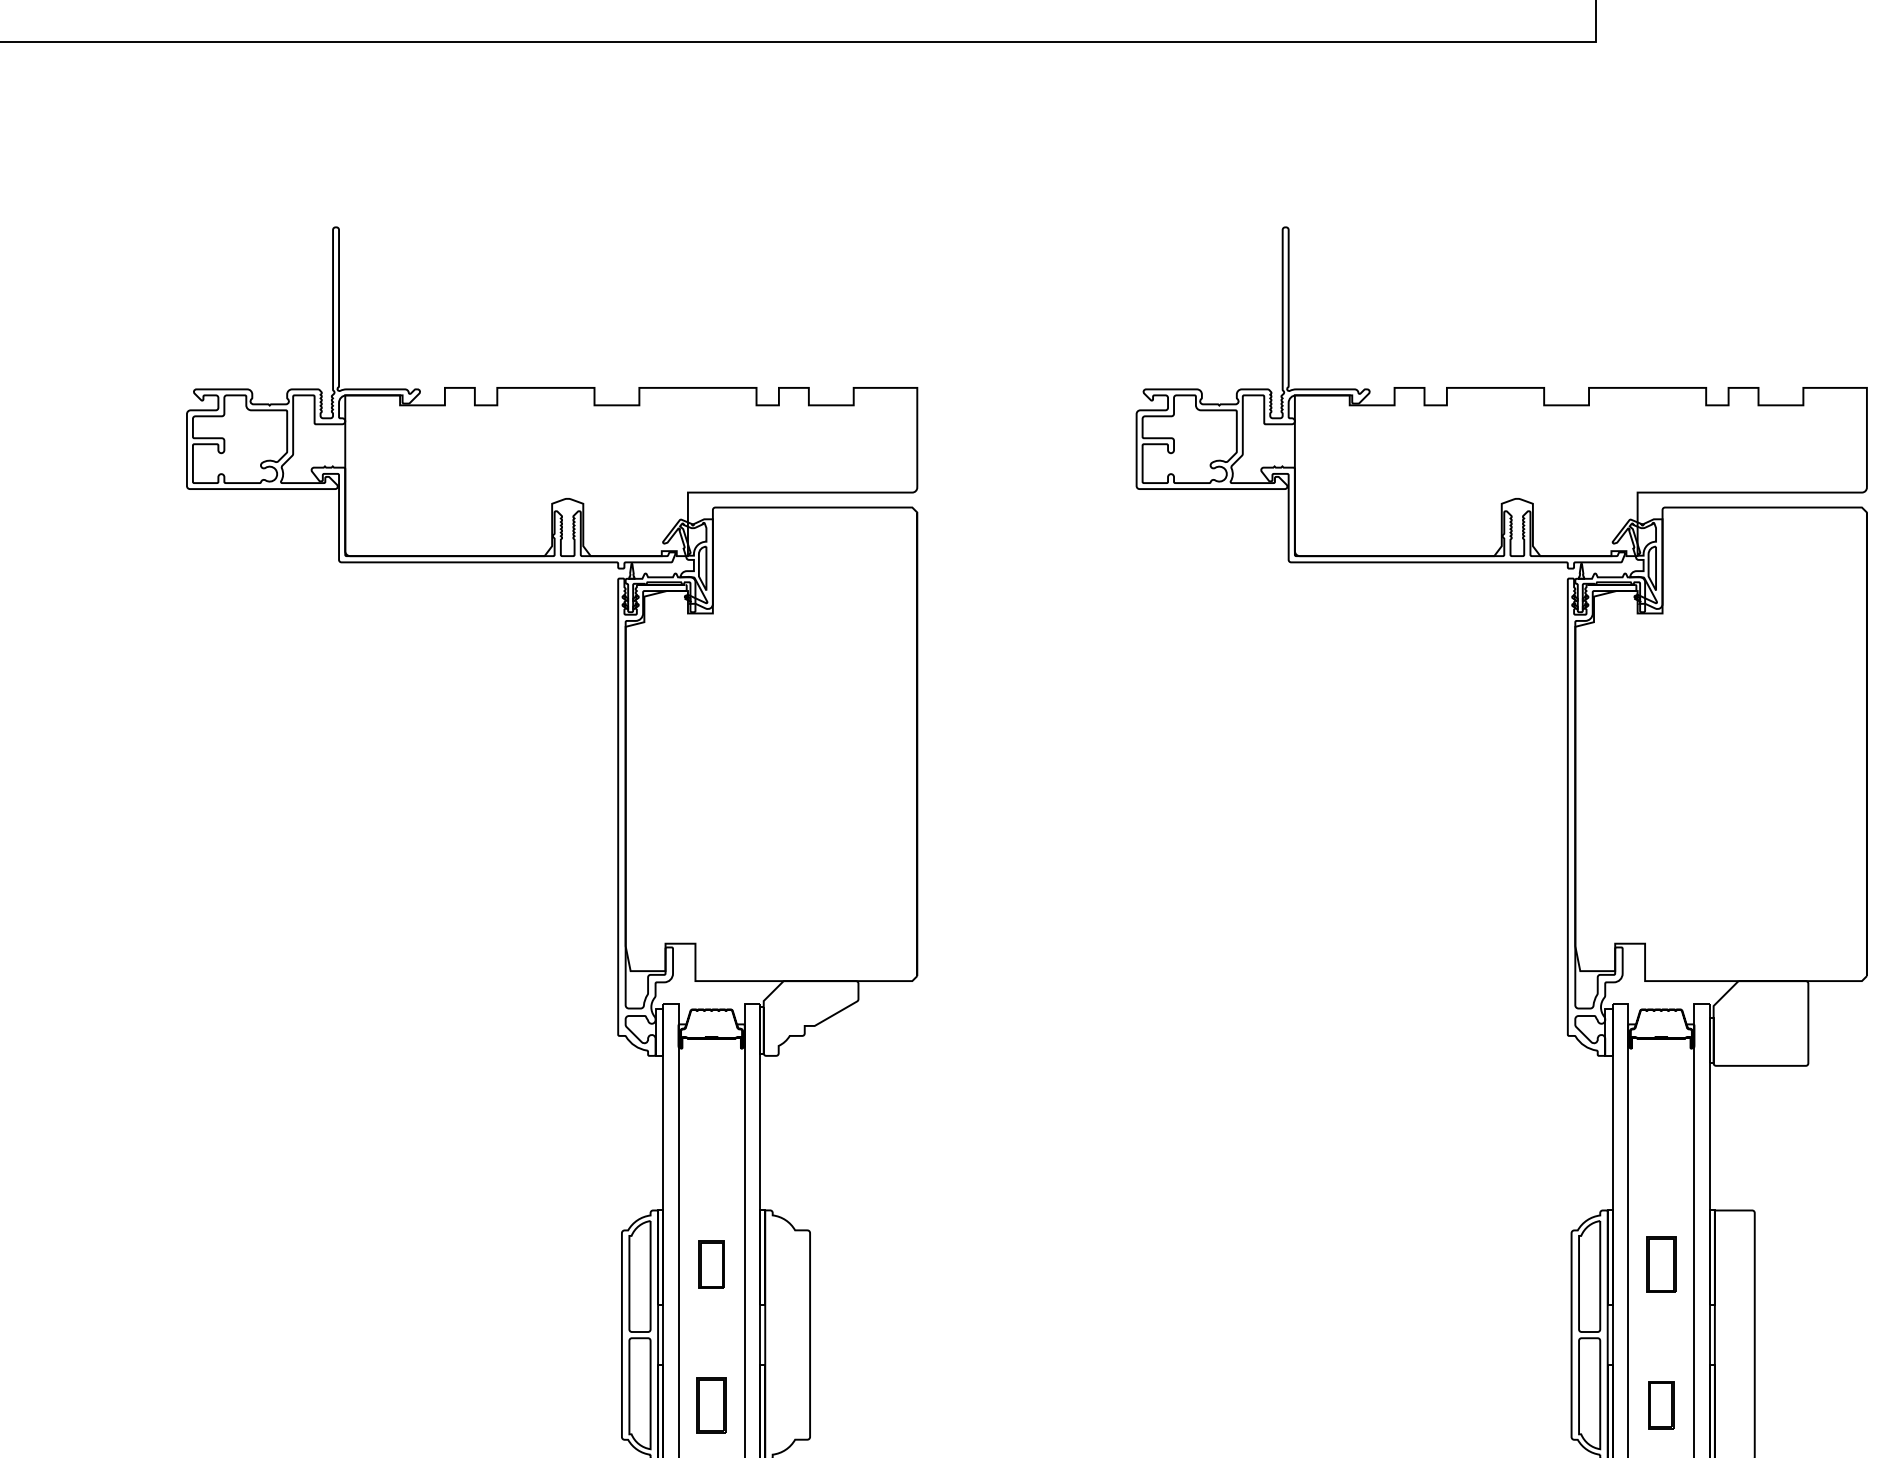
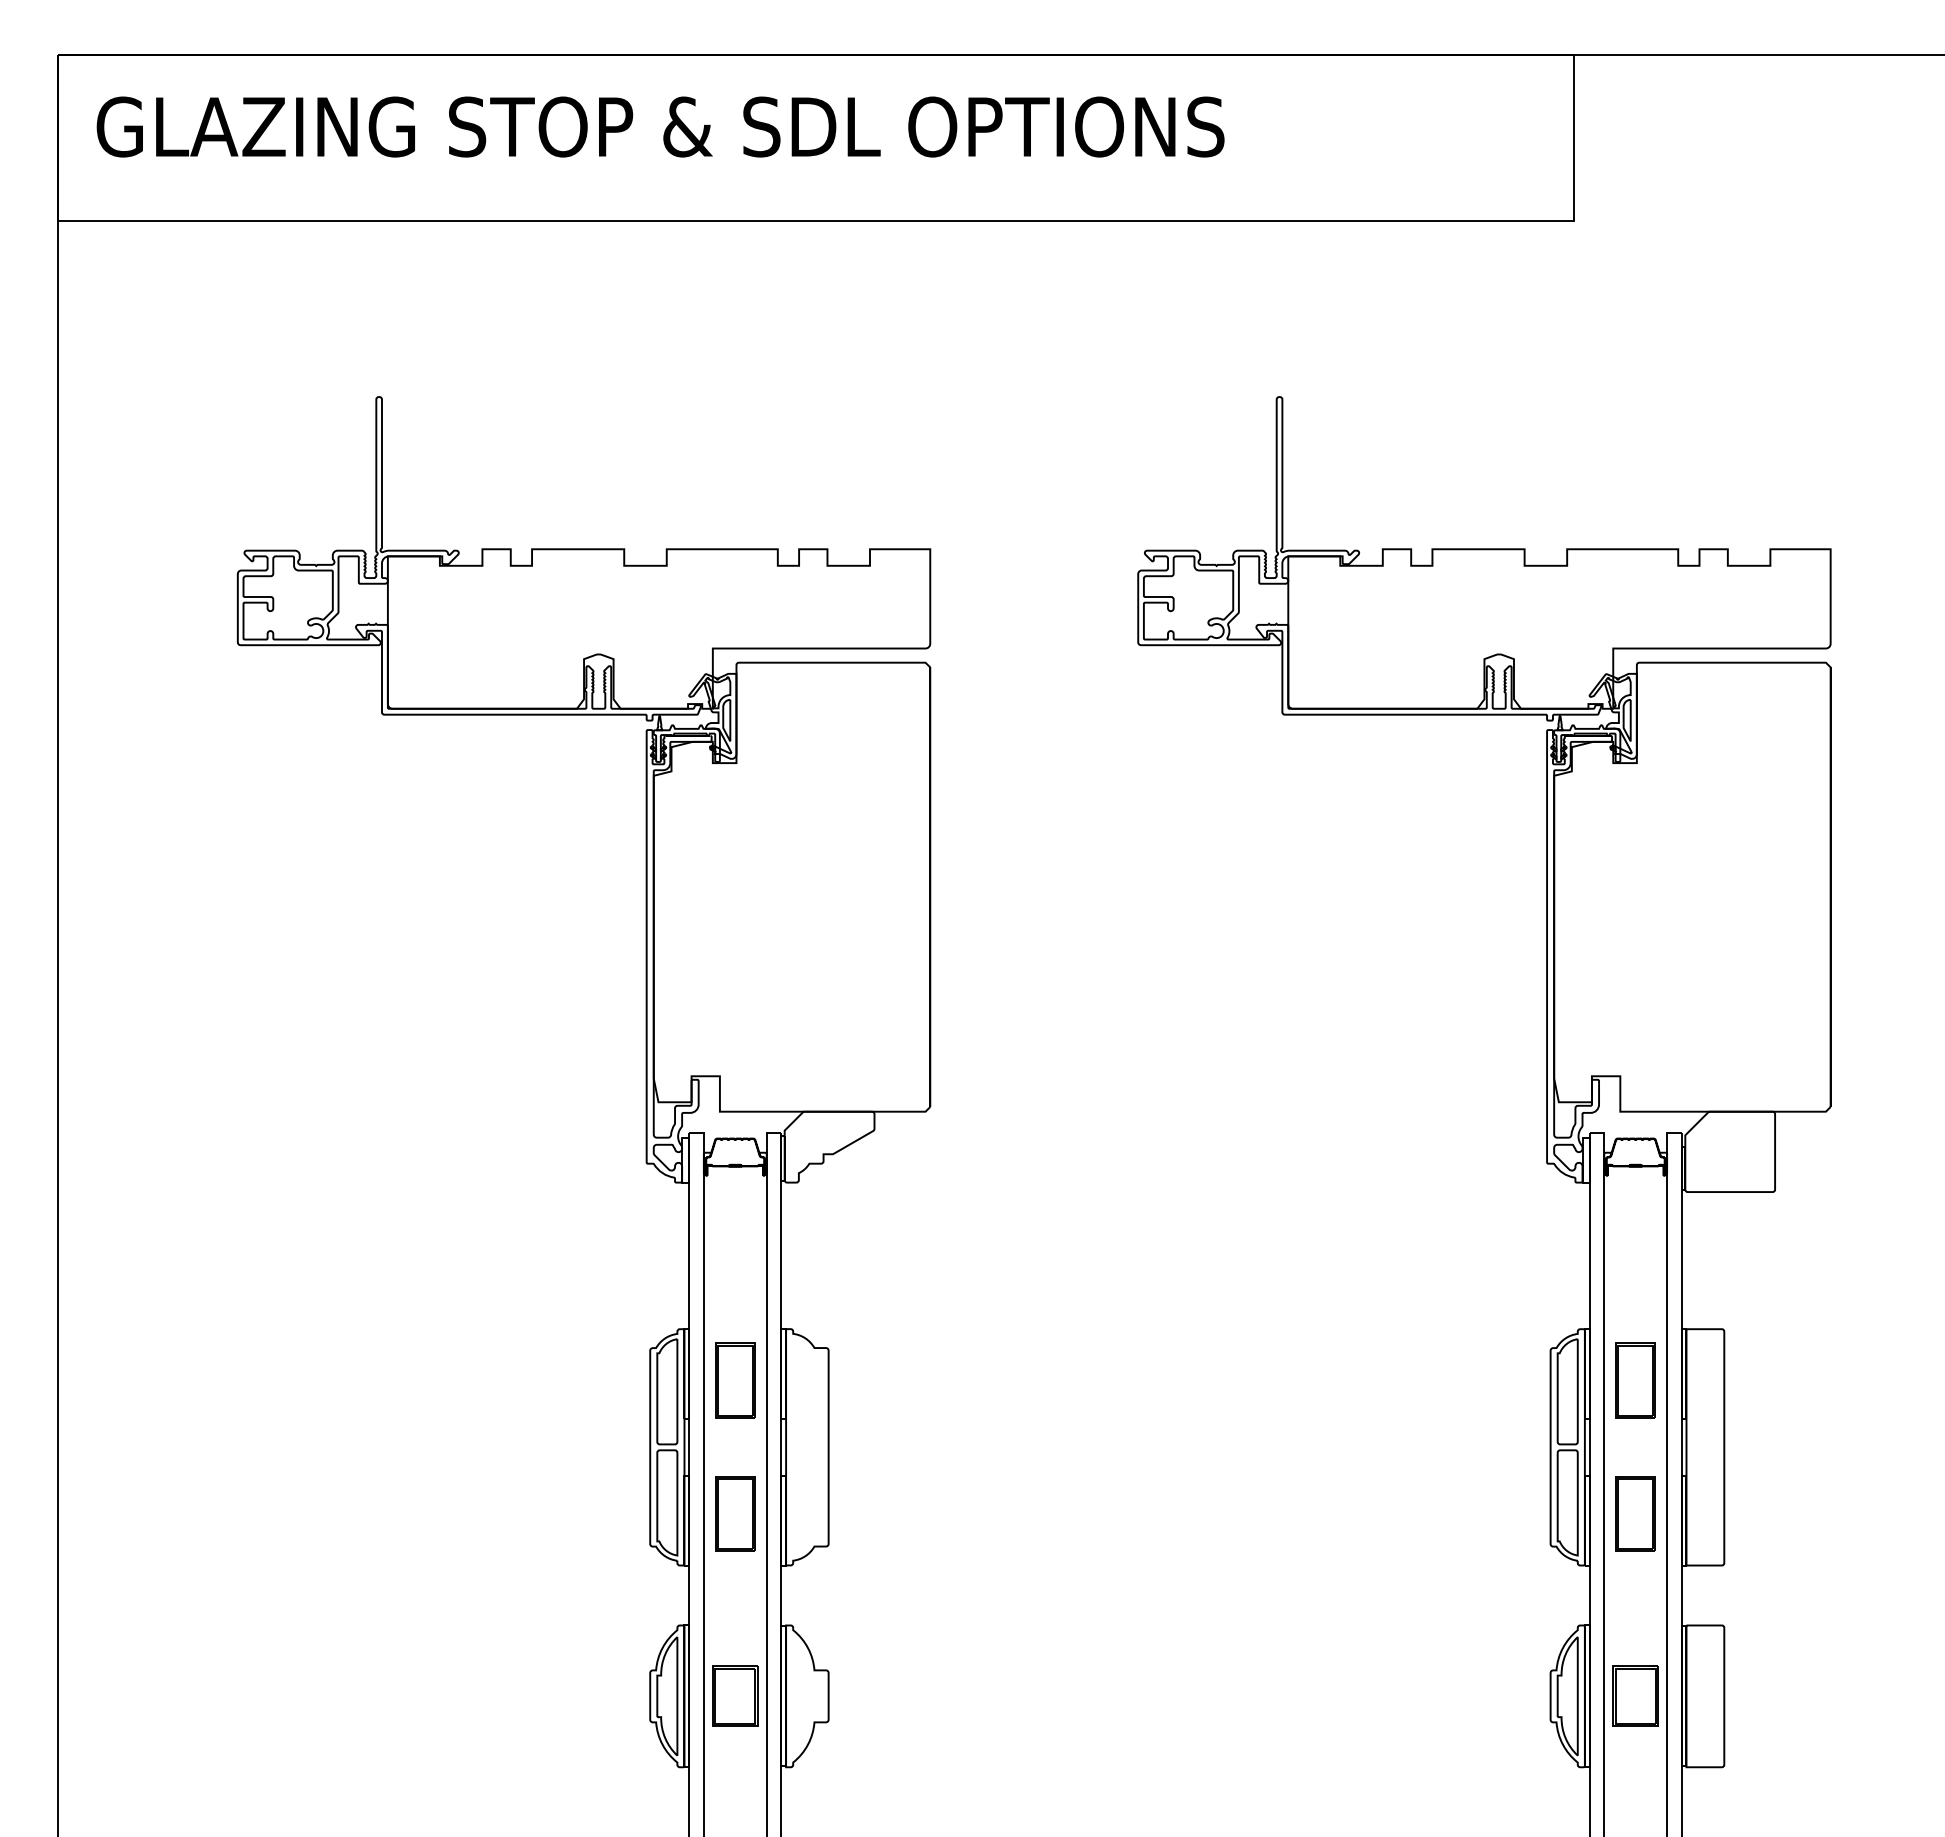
part: (711, 1264) -> (735, 1380), size x1.67
part: (1661, 1264) -> (1635, 1380), size x1.43
part: (711, 1404) -> (735, 1513), size x1.43
part: (1661, 1404) -> (1635, 1513), size x1.67

